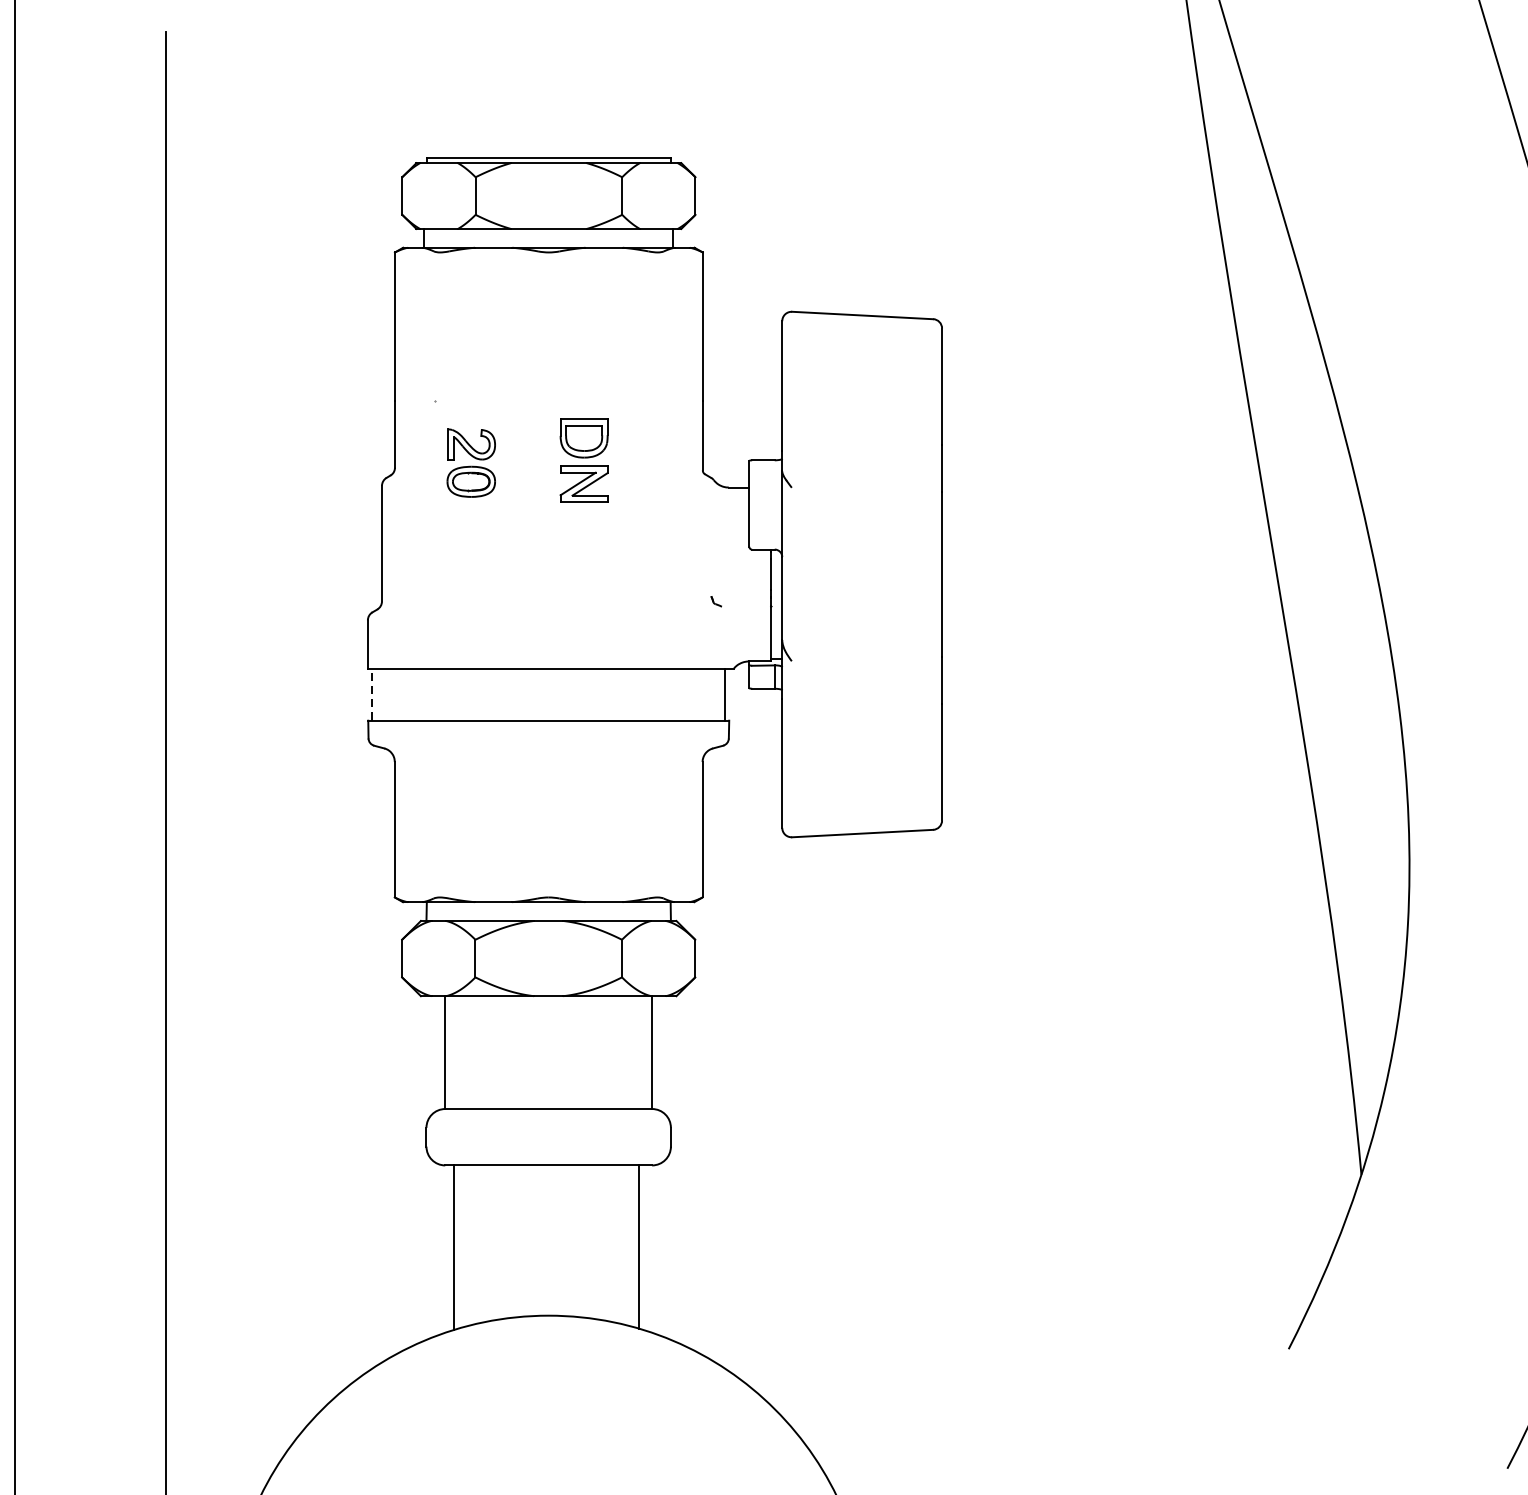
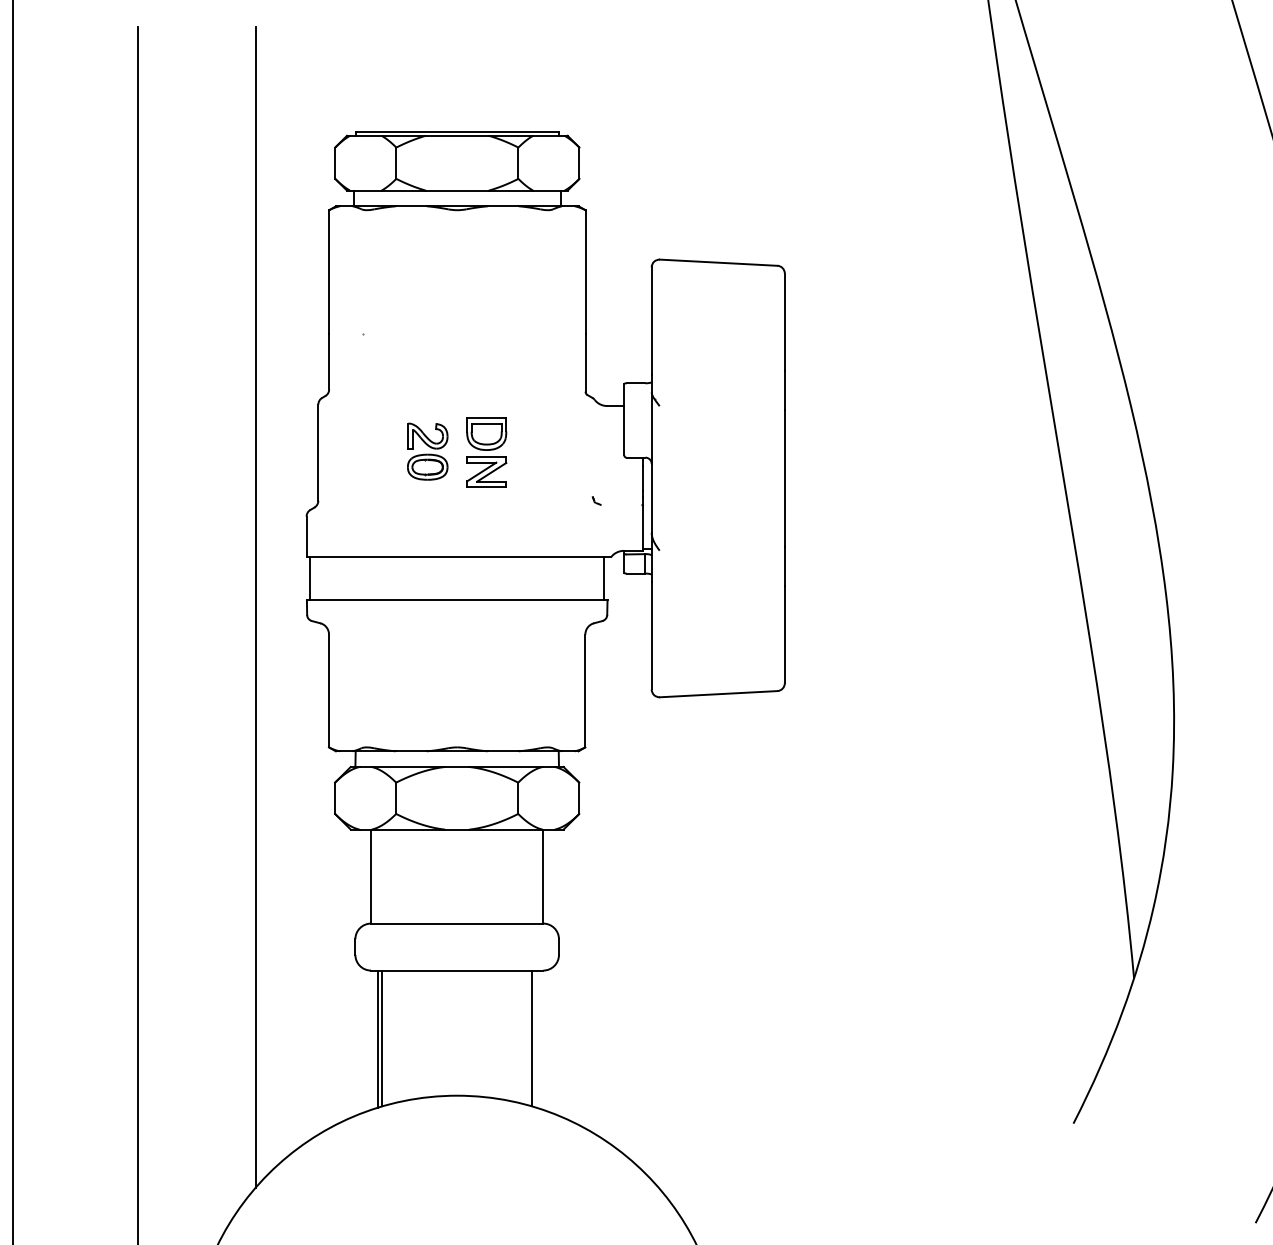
part: (583, 460) -> (486, 452), moved
part: (471, 462) -> (427, 451), moved
line: (372, 694) -> (310, 578), dashed -> solid
line: (306, 728) -> (255, 606), added
line: (459, 1246) -> (382, 1038), added

